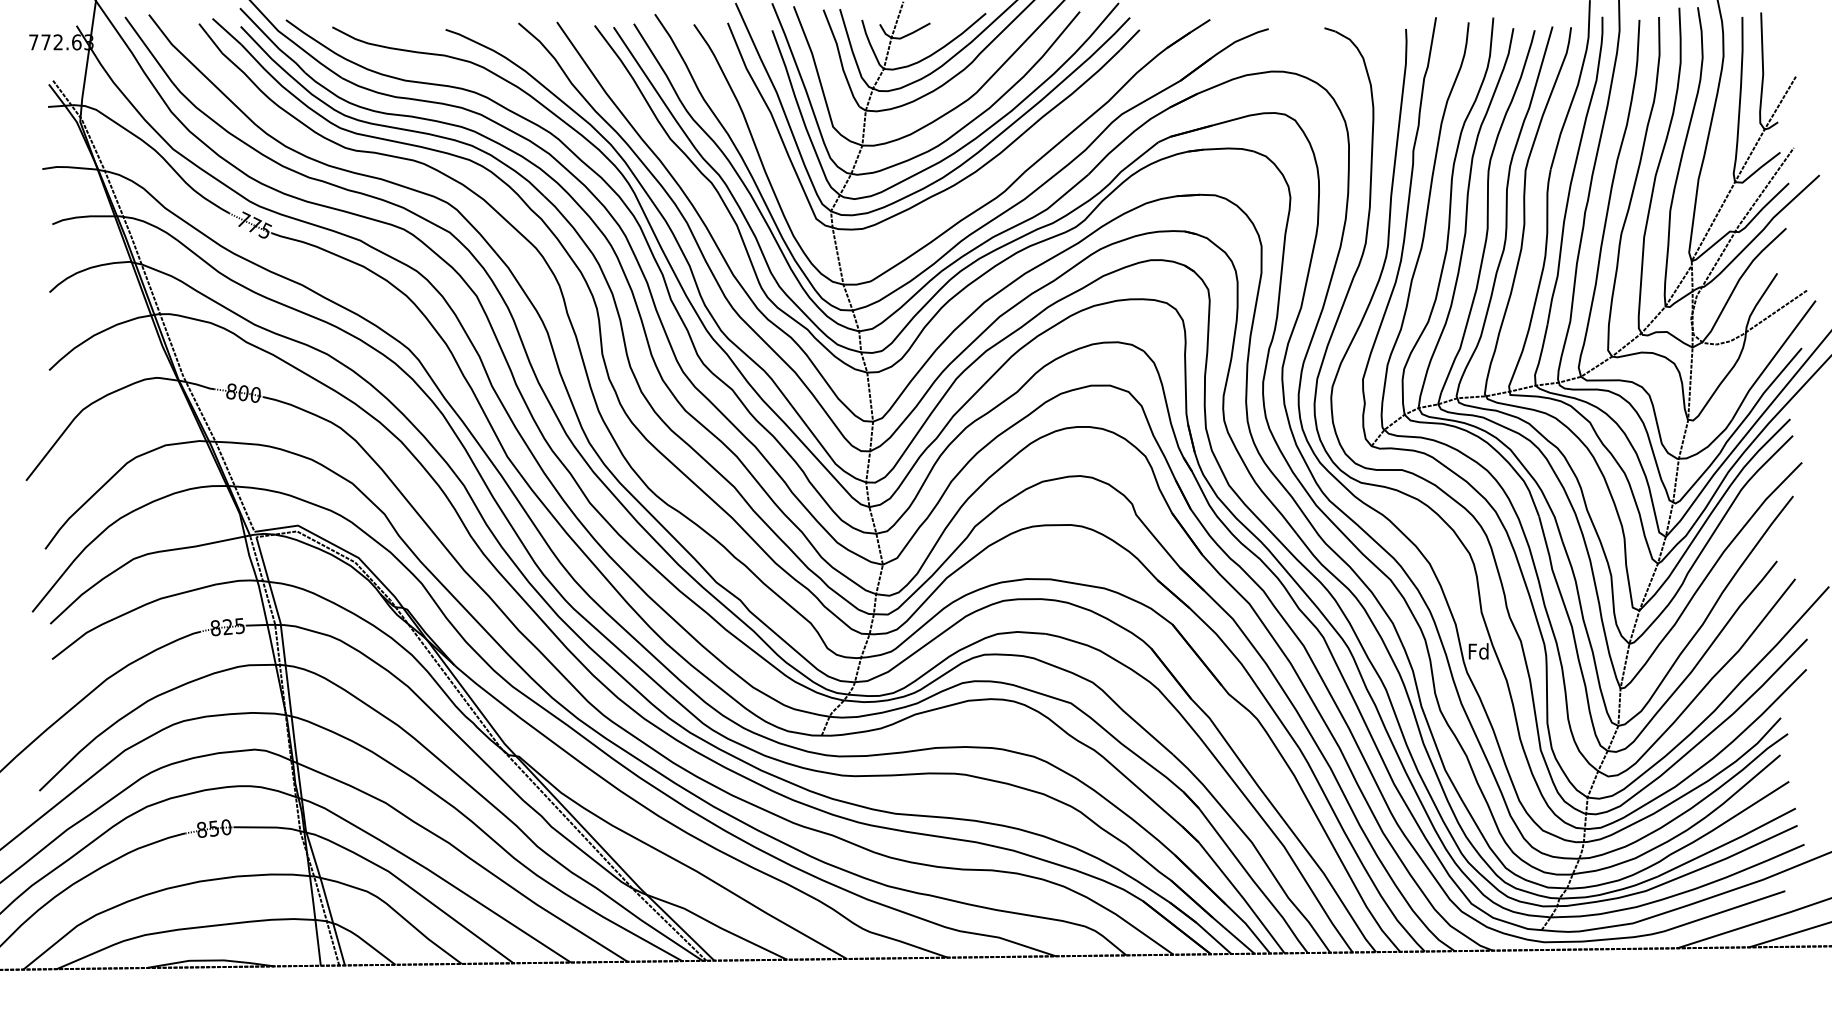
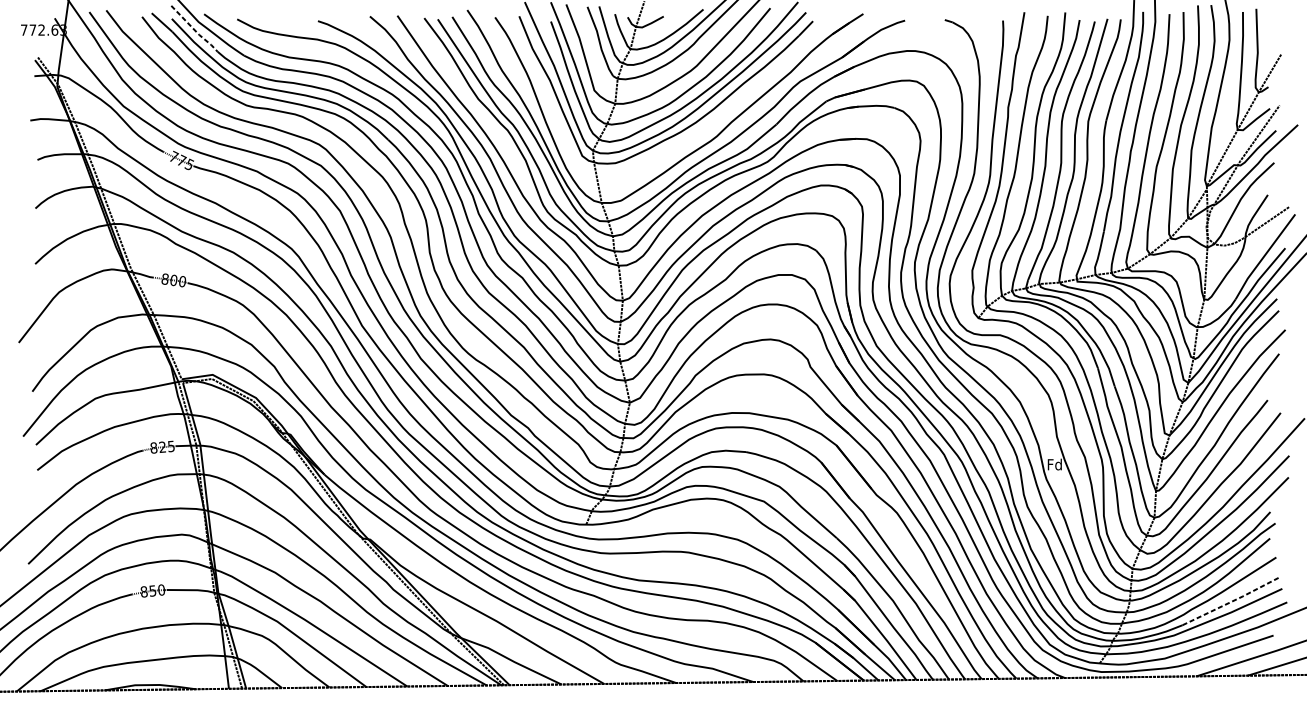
line: (273, 42) -> (195, 30), solid -> dashed
line: (1727, 843) -> (1232, 601), solid -> dashed

